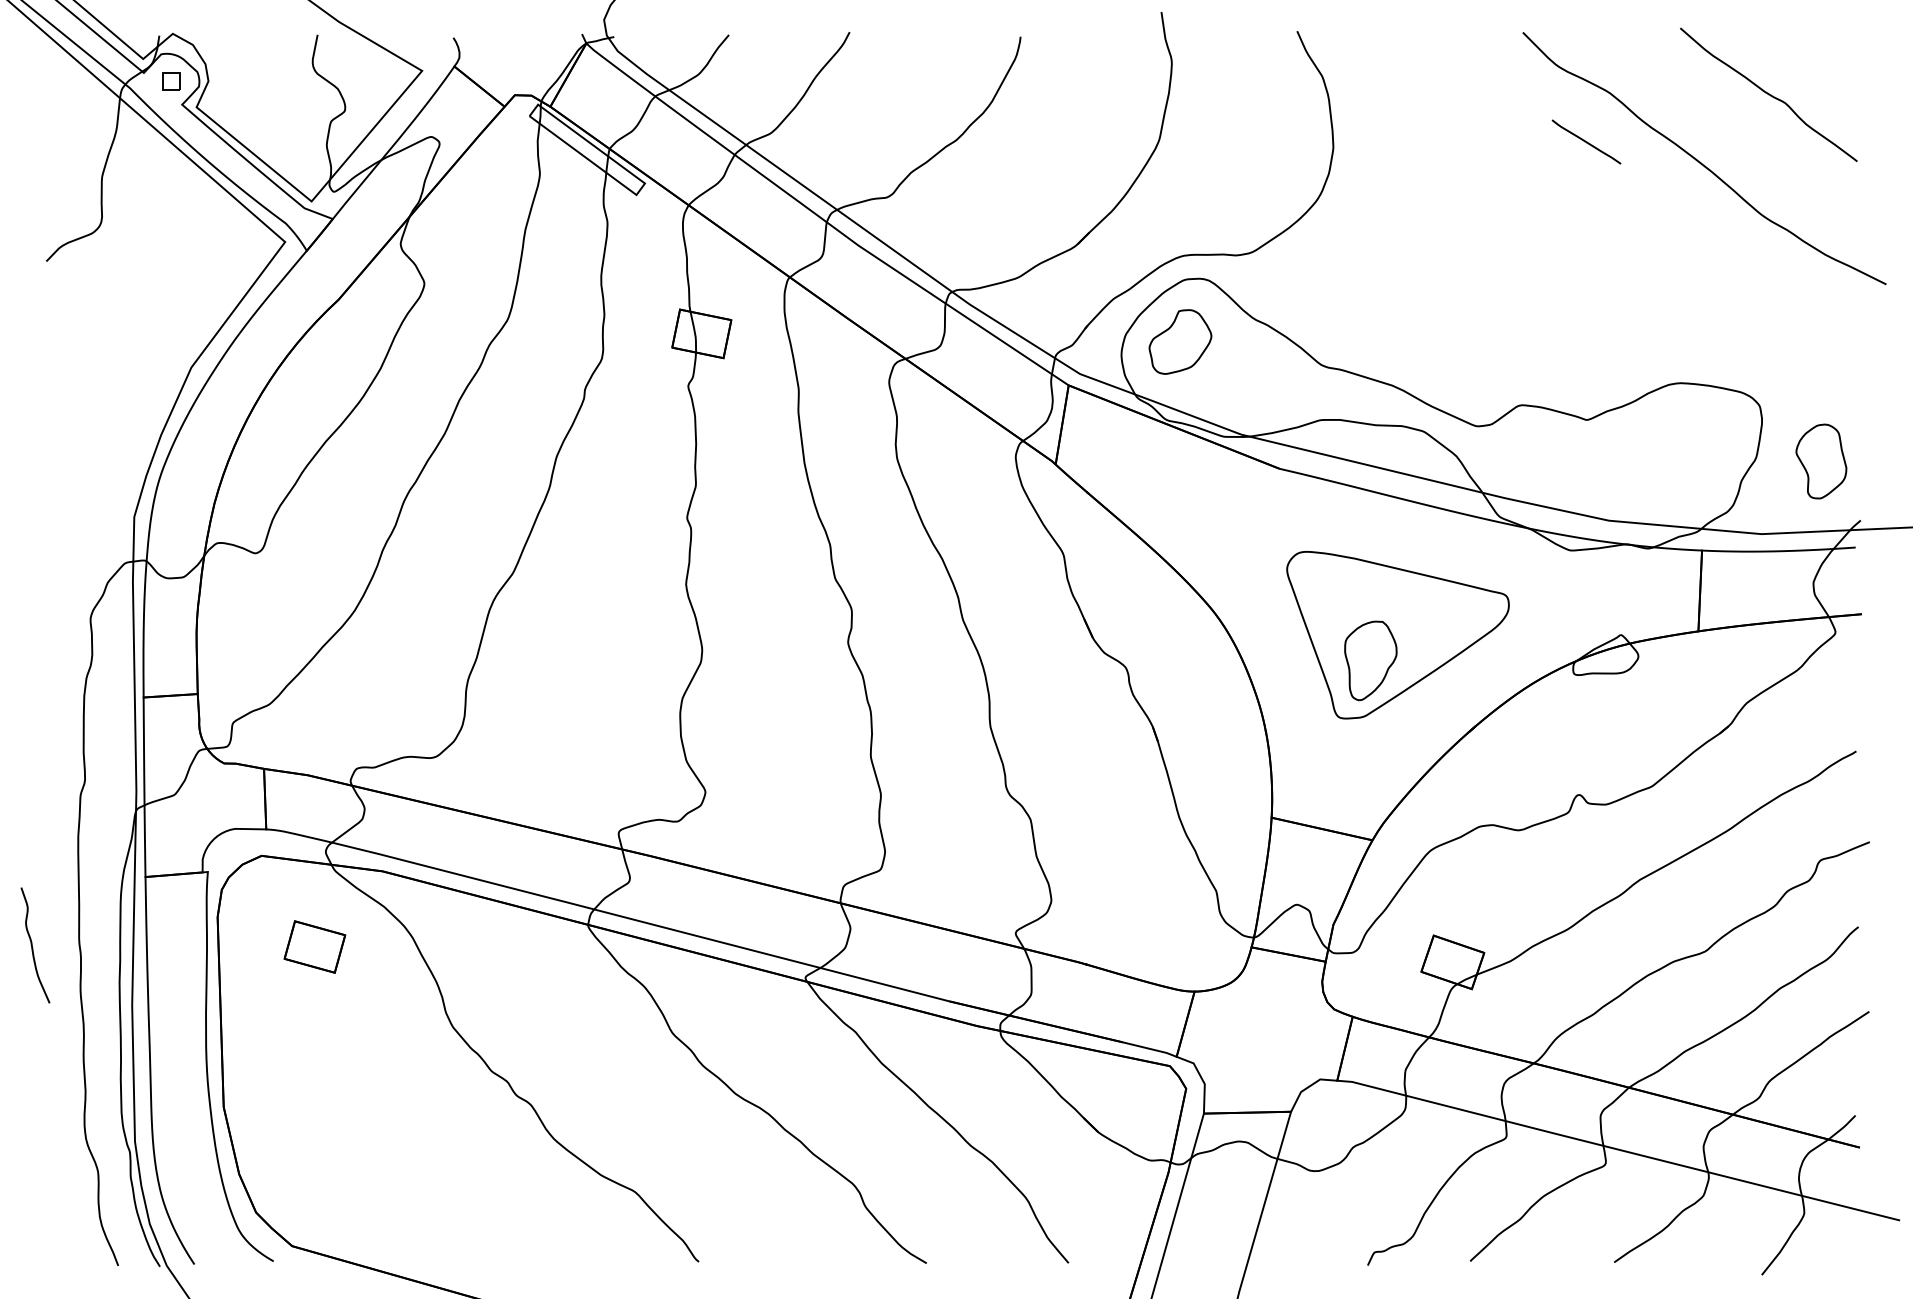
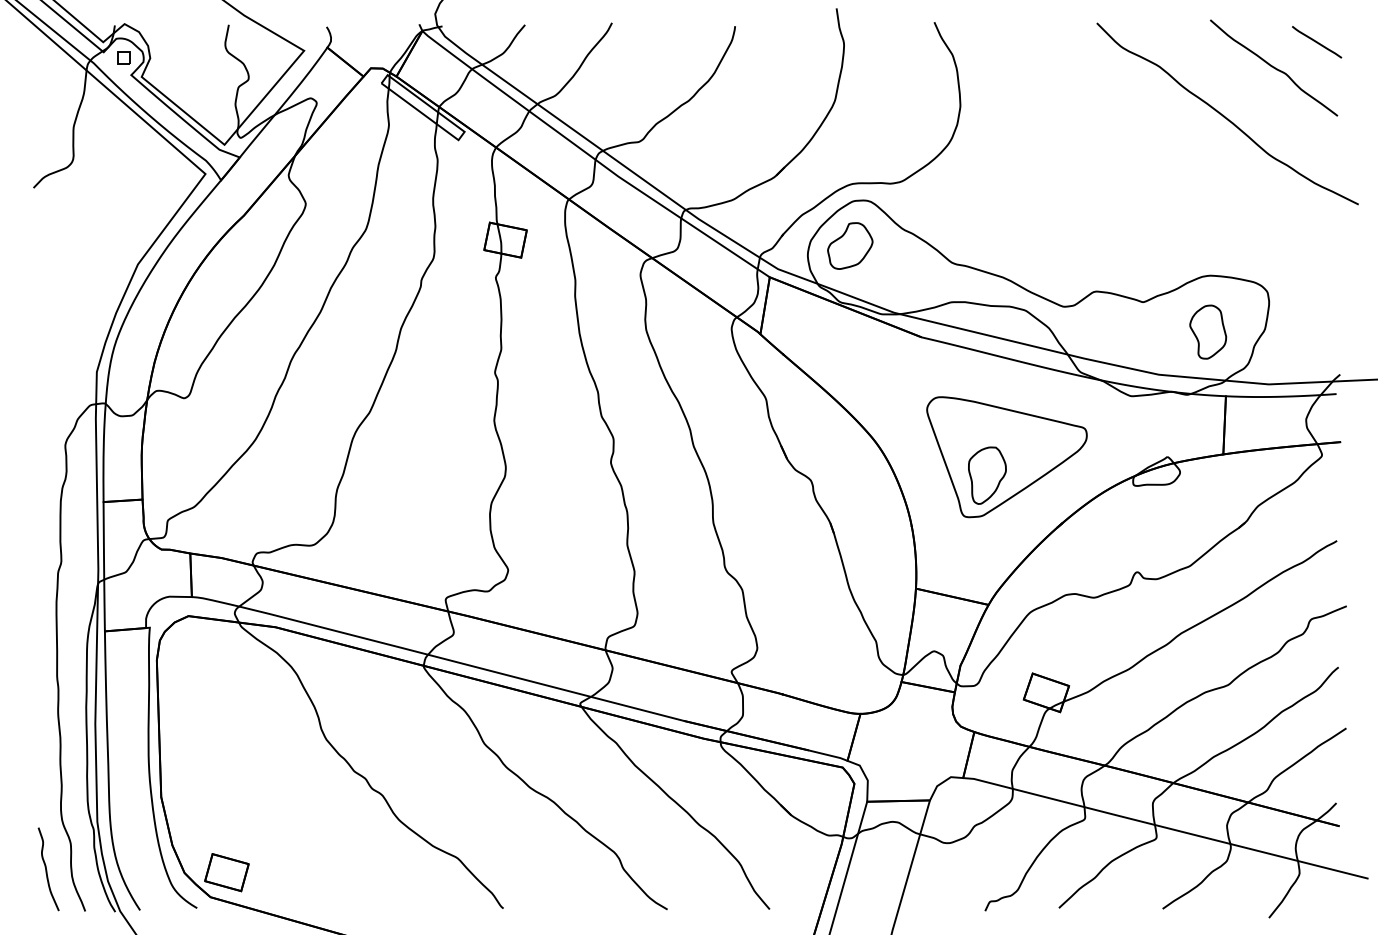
curve: (1586, 141) -> (1317, 41), moved
part: (1821, 461) -> (1208, 332), moved
part: (314, 946) -> (226, 872), moved
curve: (33, 947) -> (47, 870), moved

